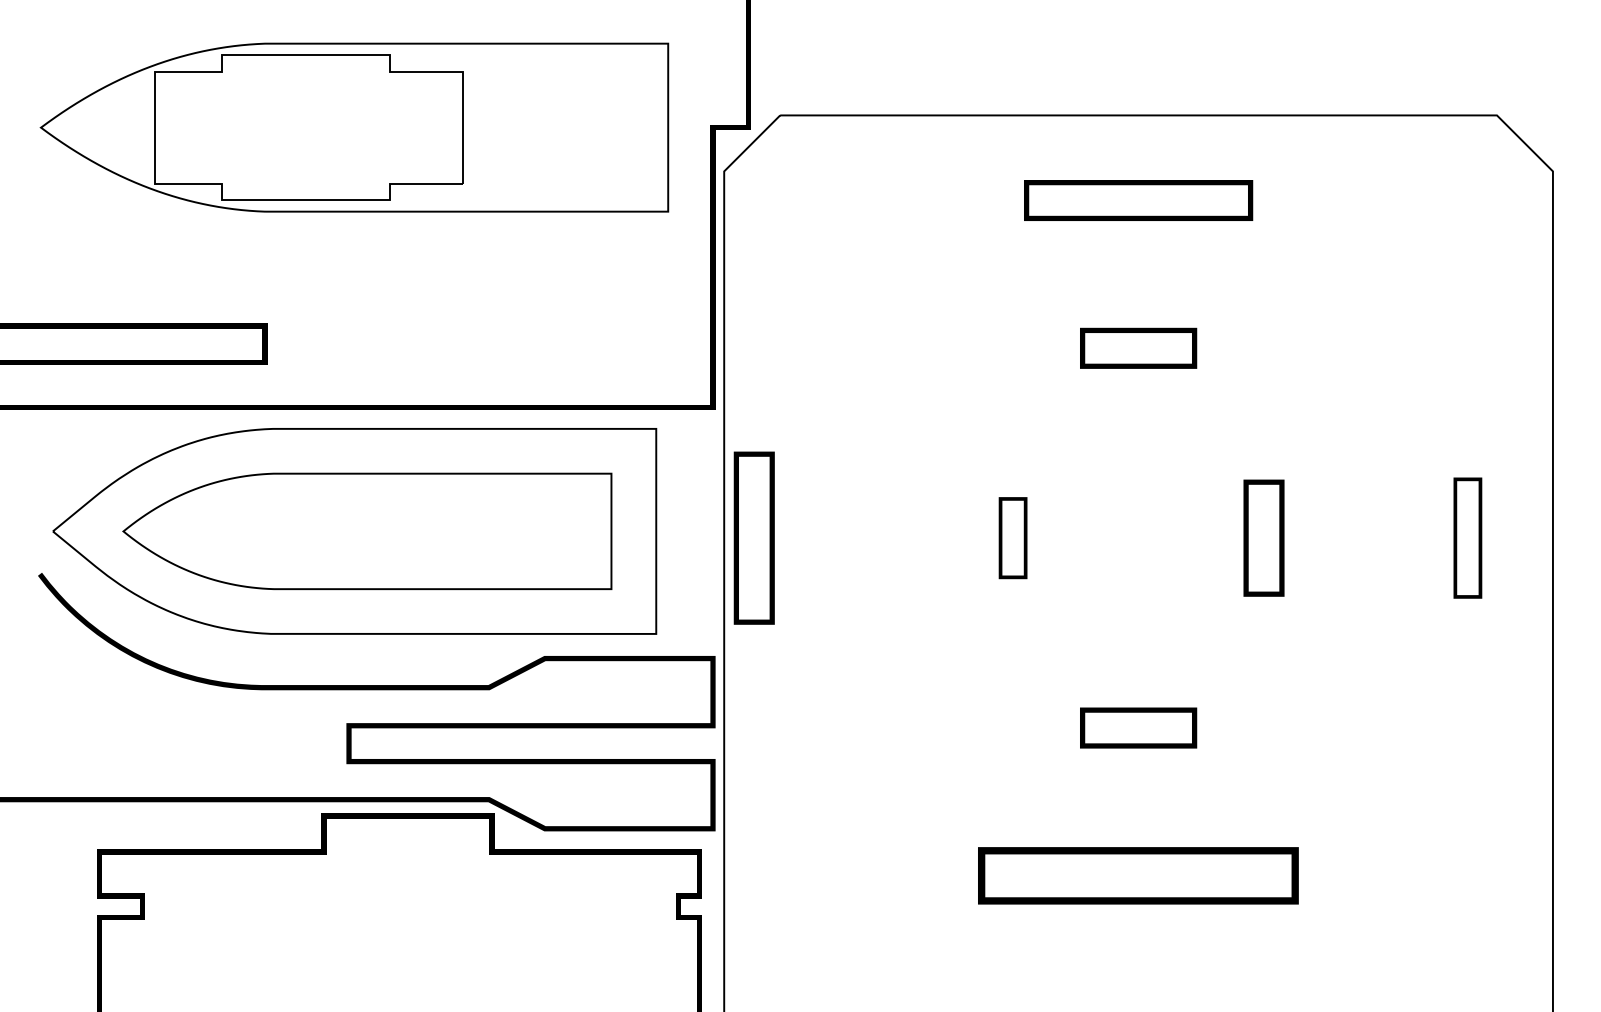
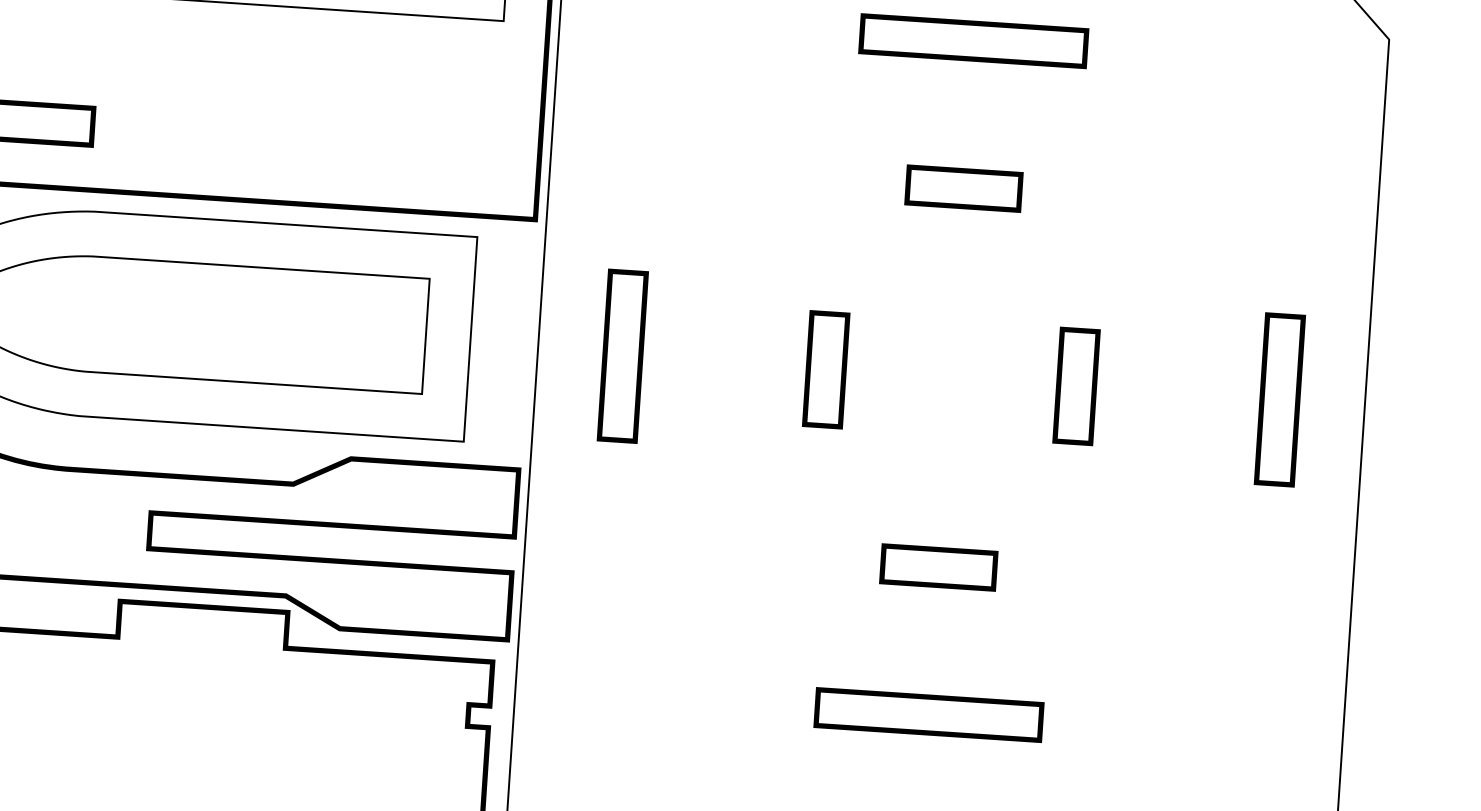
part: (753, 537) -> (622, 355), moved
part: (1012, 537) -> (825, 369), size x1.43
part: (1467, 537) -> (1279, 399), size x1.43
part: (1138, 875) -> (928, 714), size x0.71

